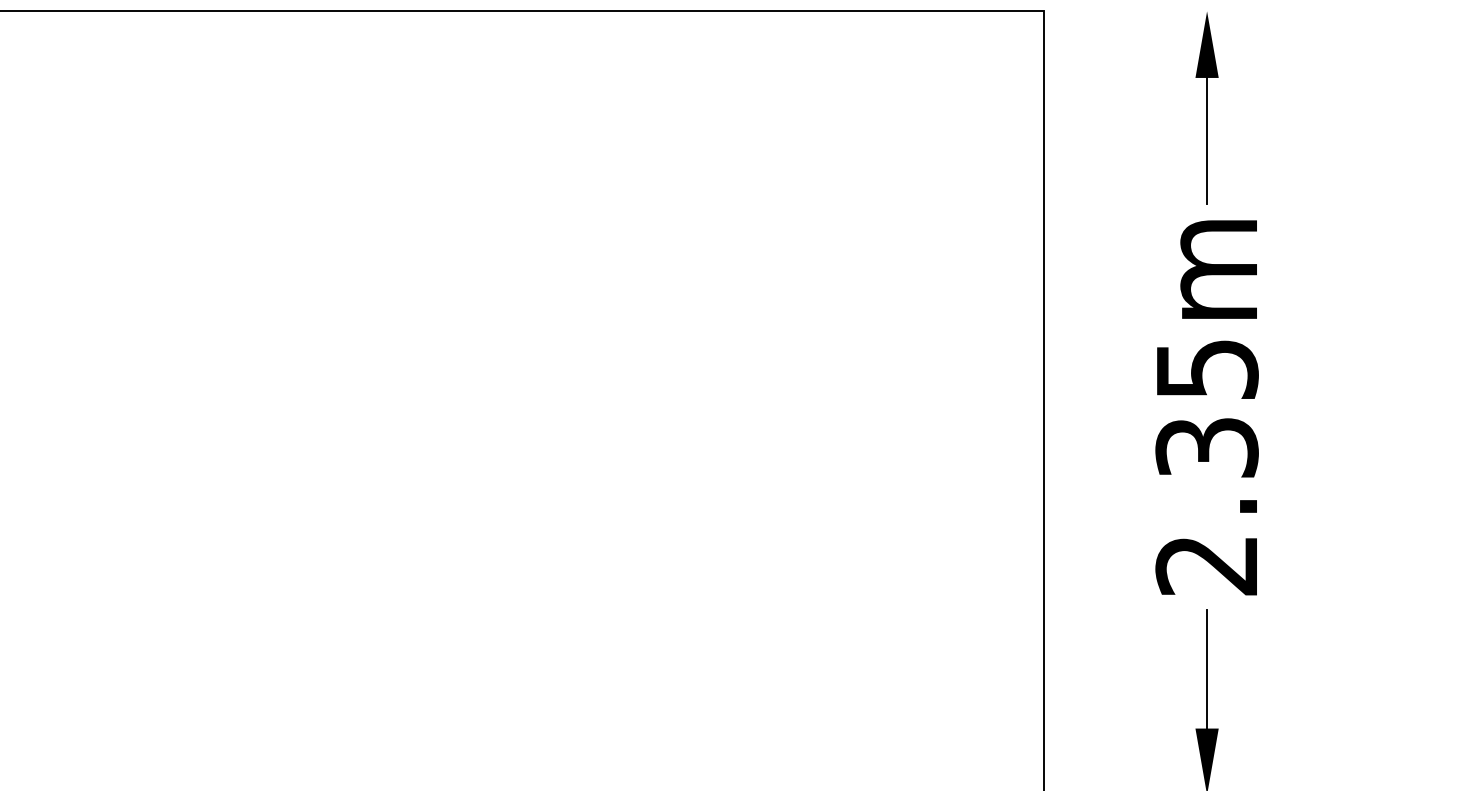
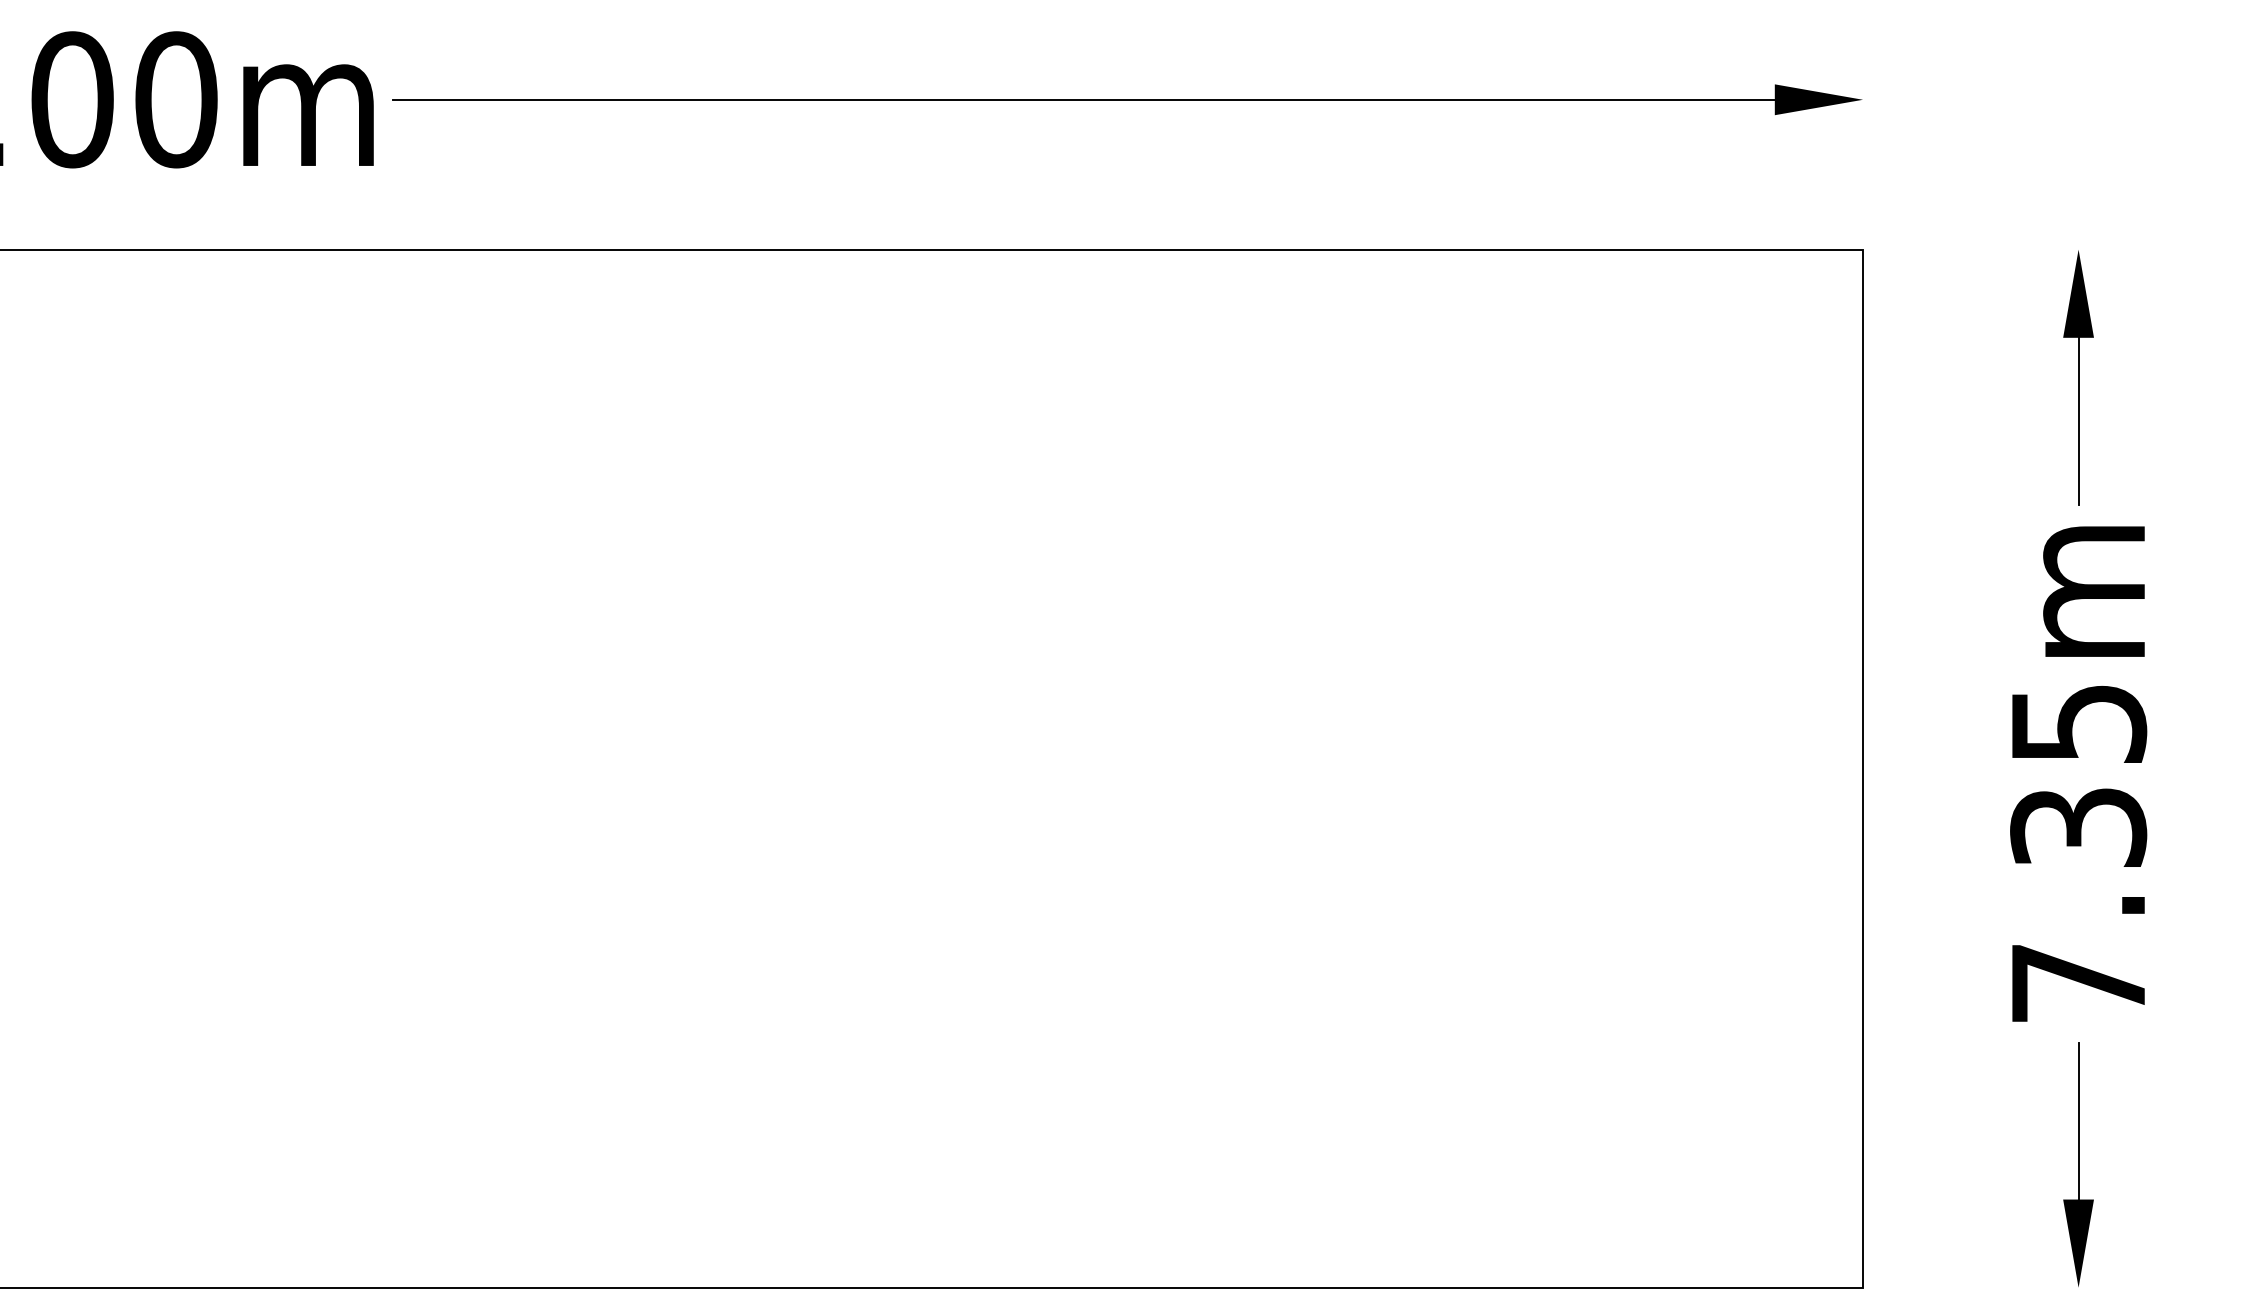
text: (1206, 566) -> (2077, 984), 2.35m -> 7.35m

